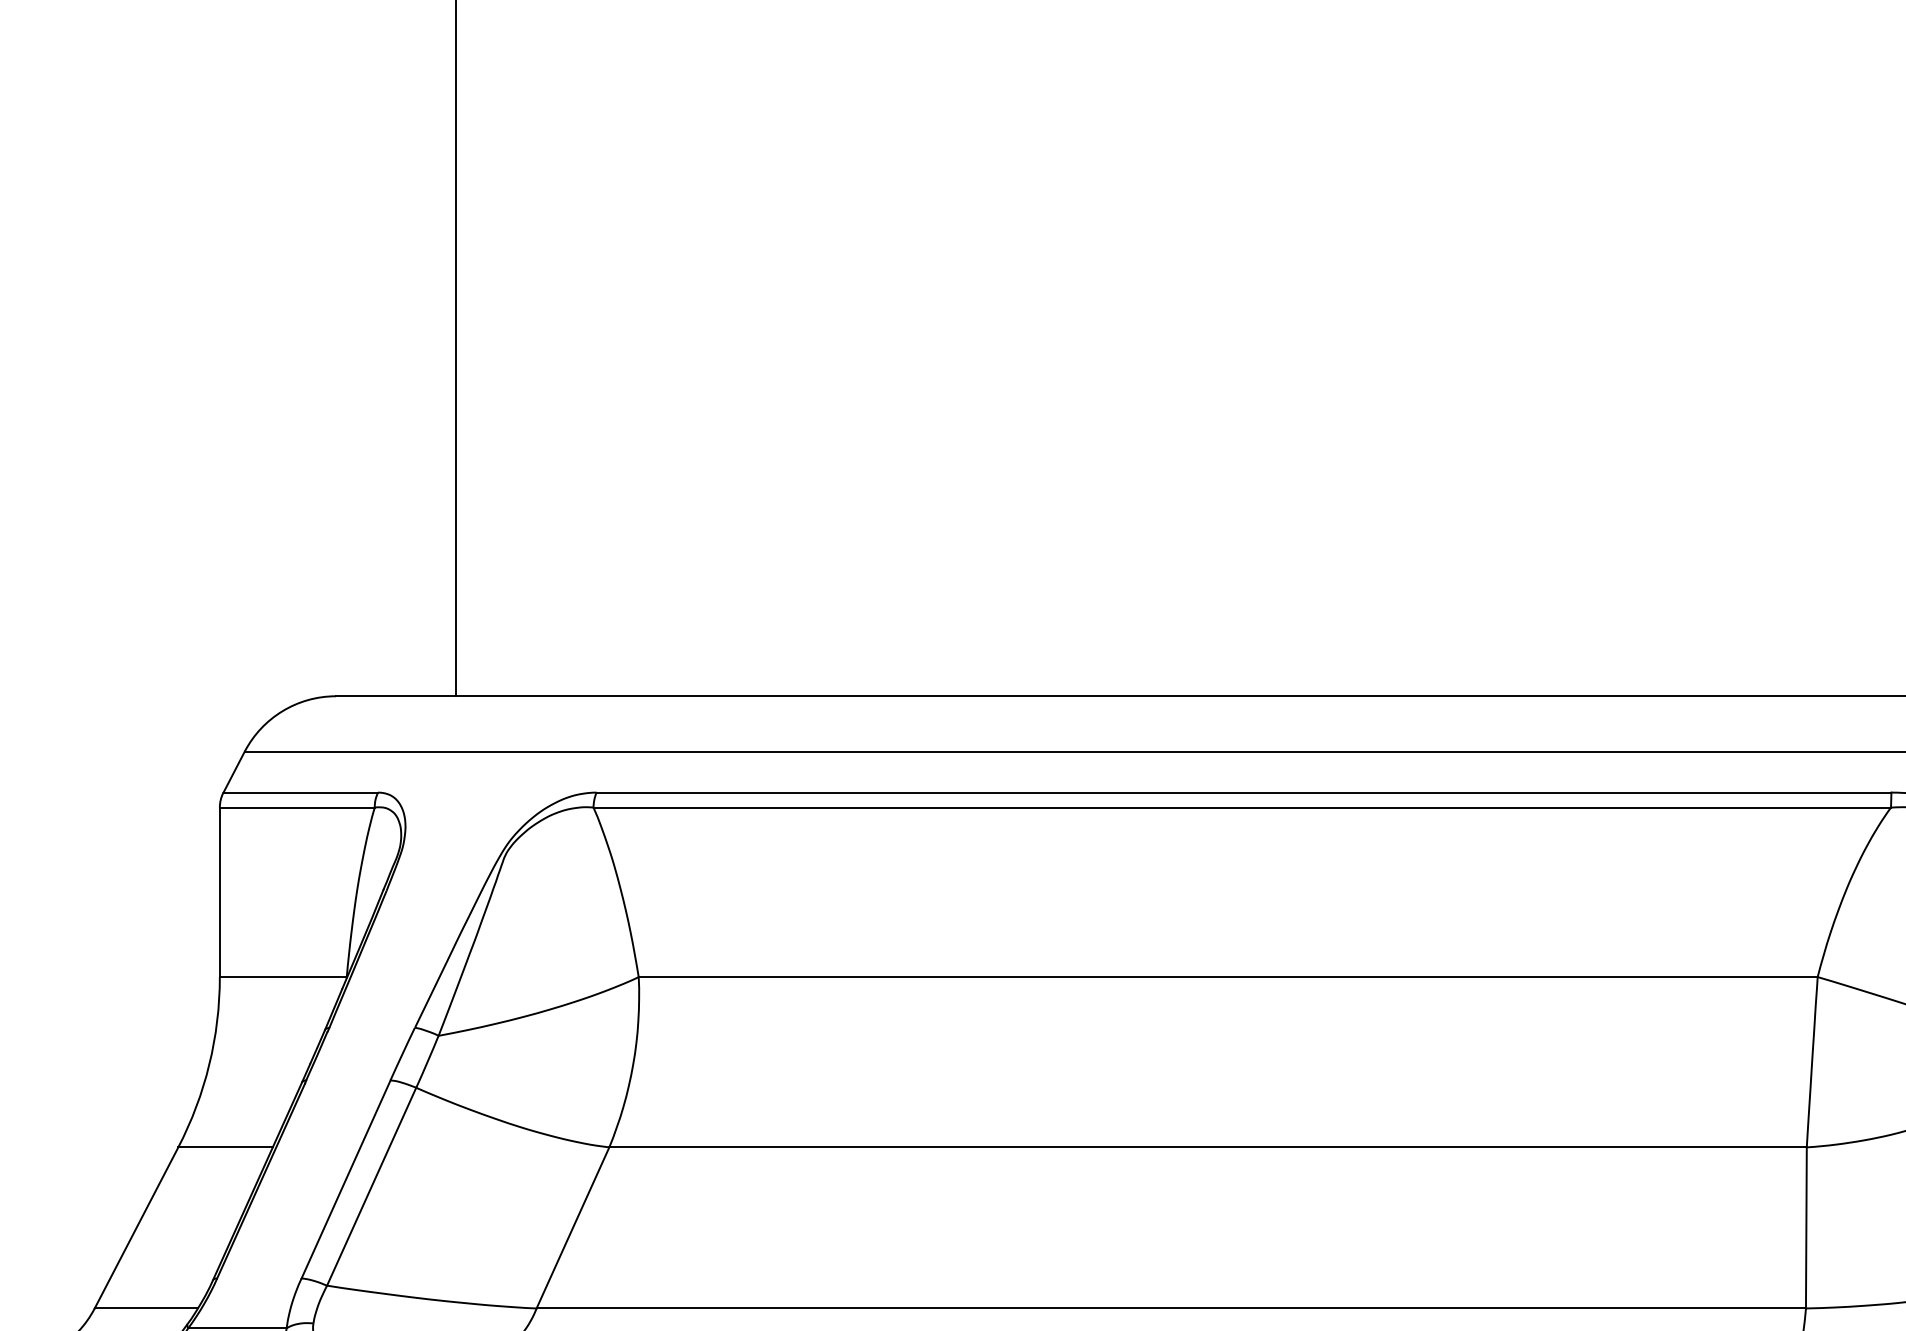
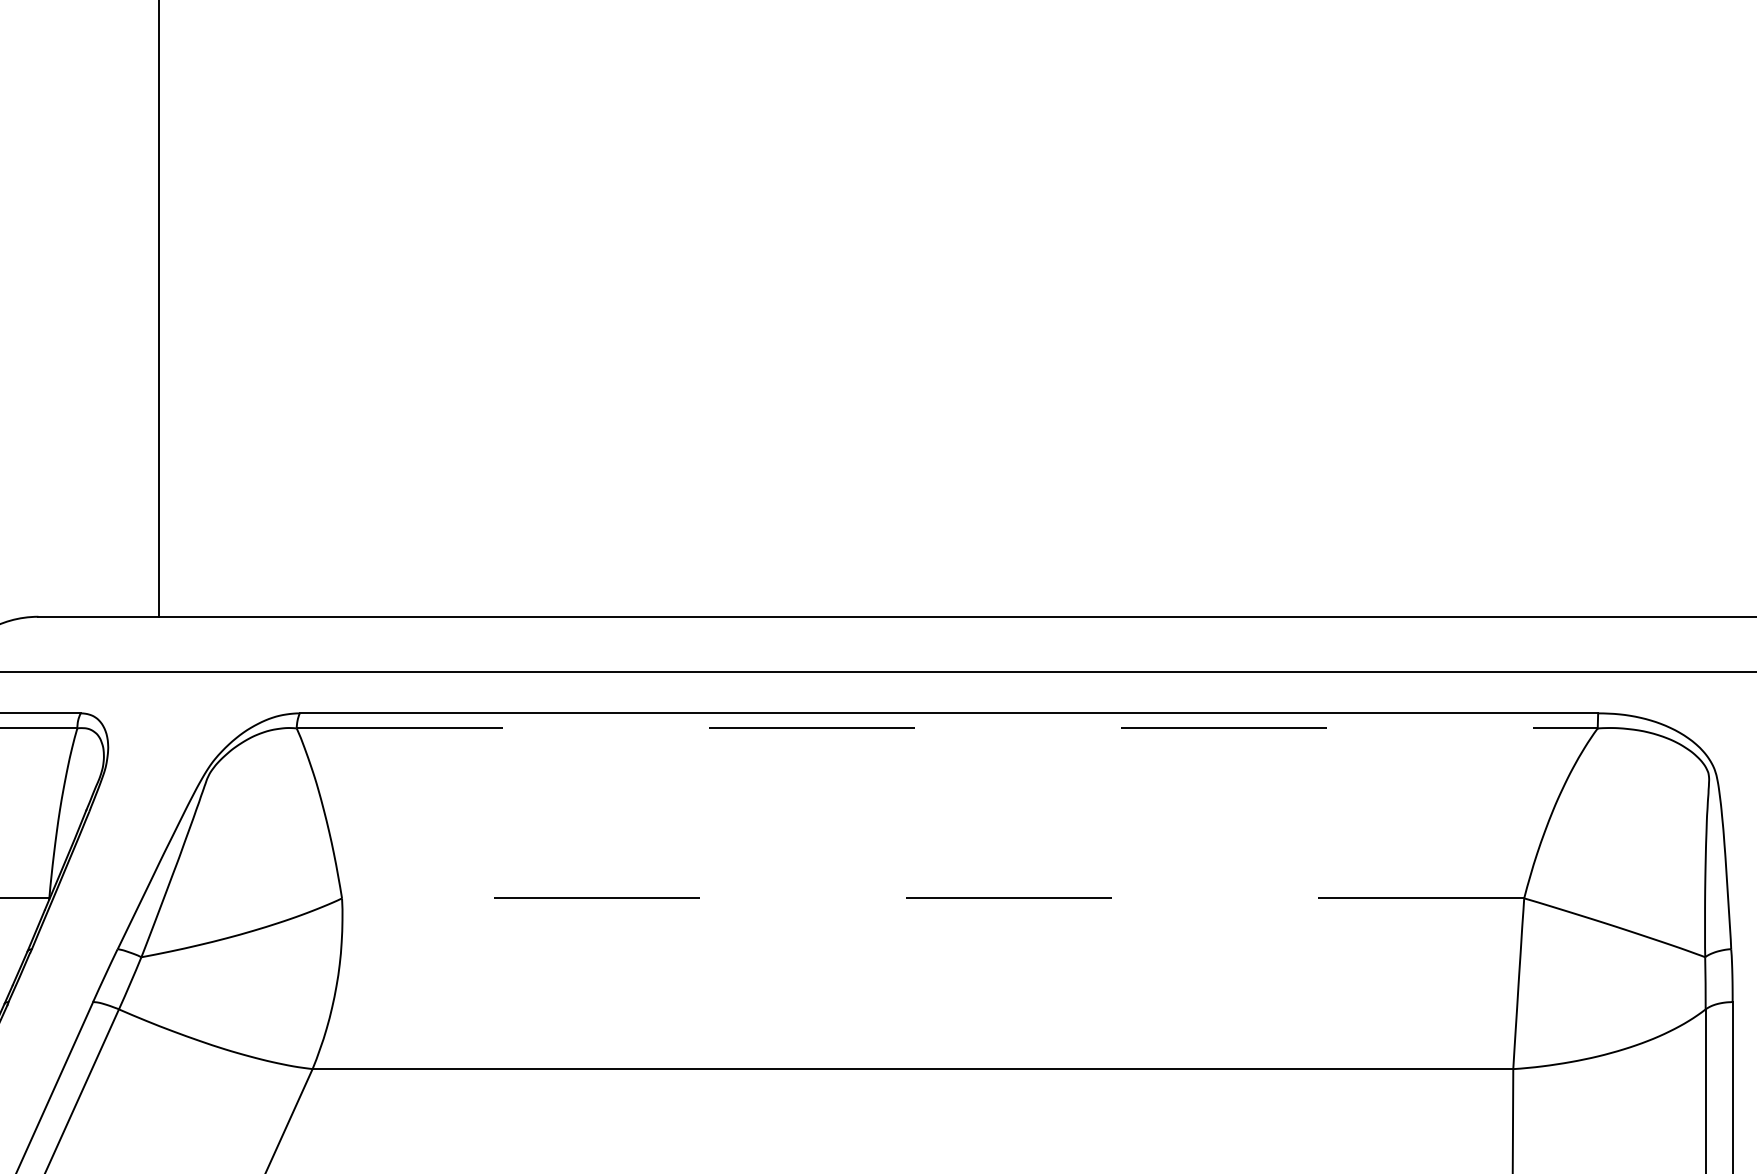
line: (1242, 807) -> (947, 728), solid -> dashed
line: (1227, 977) -> (932, 898), solid -> dashed

